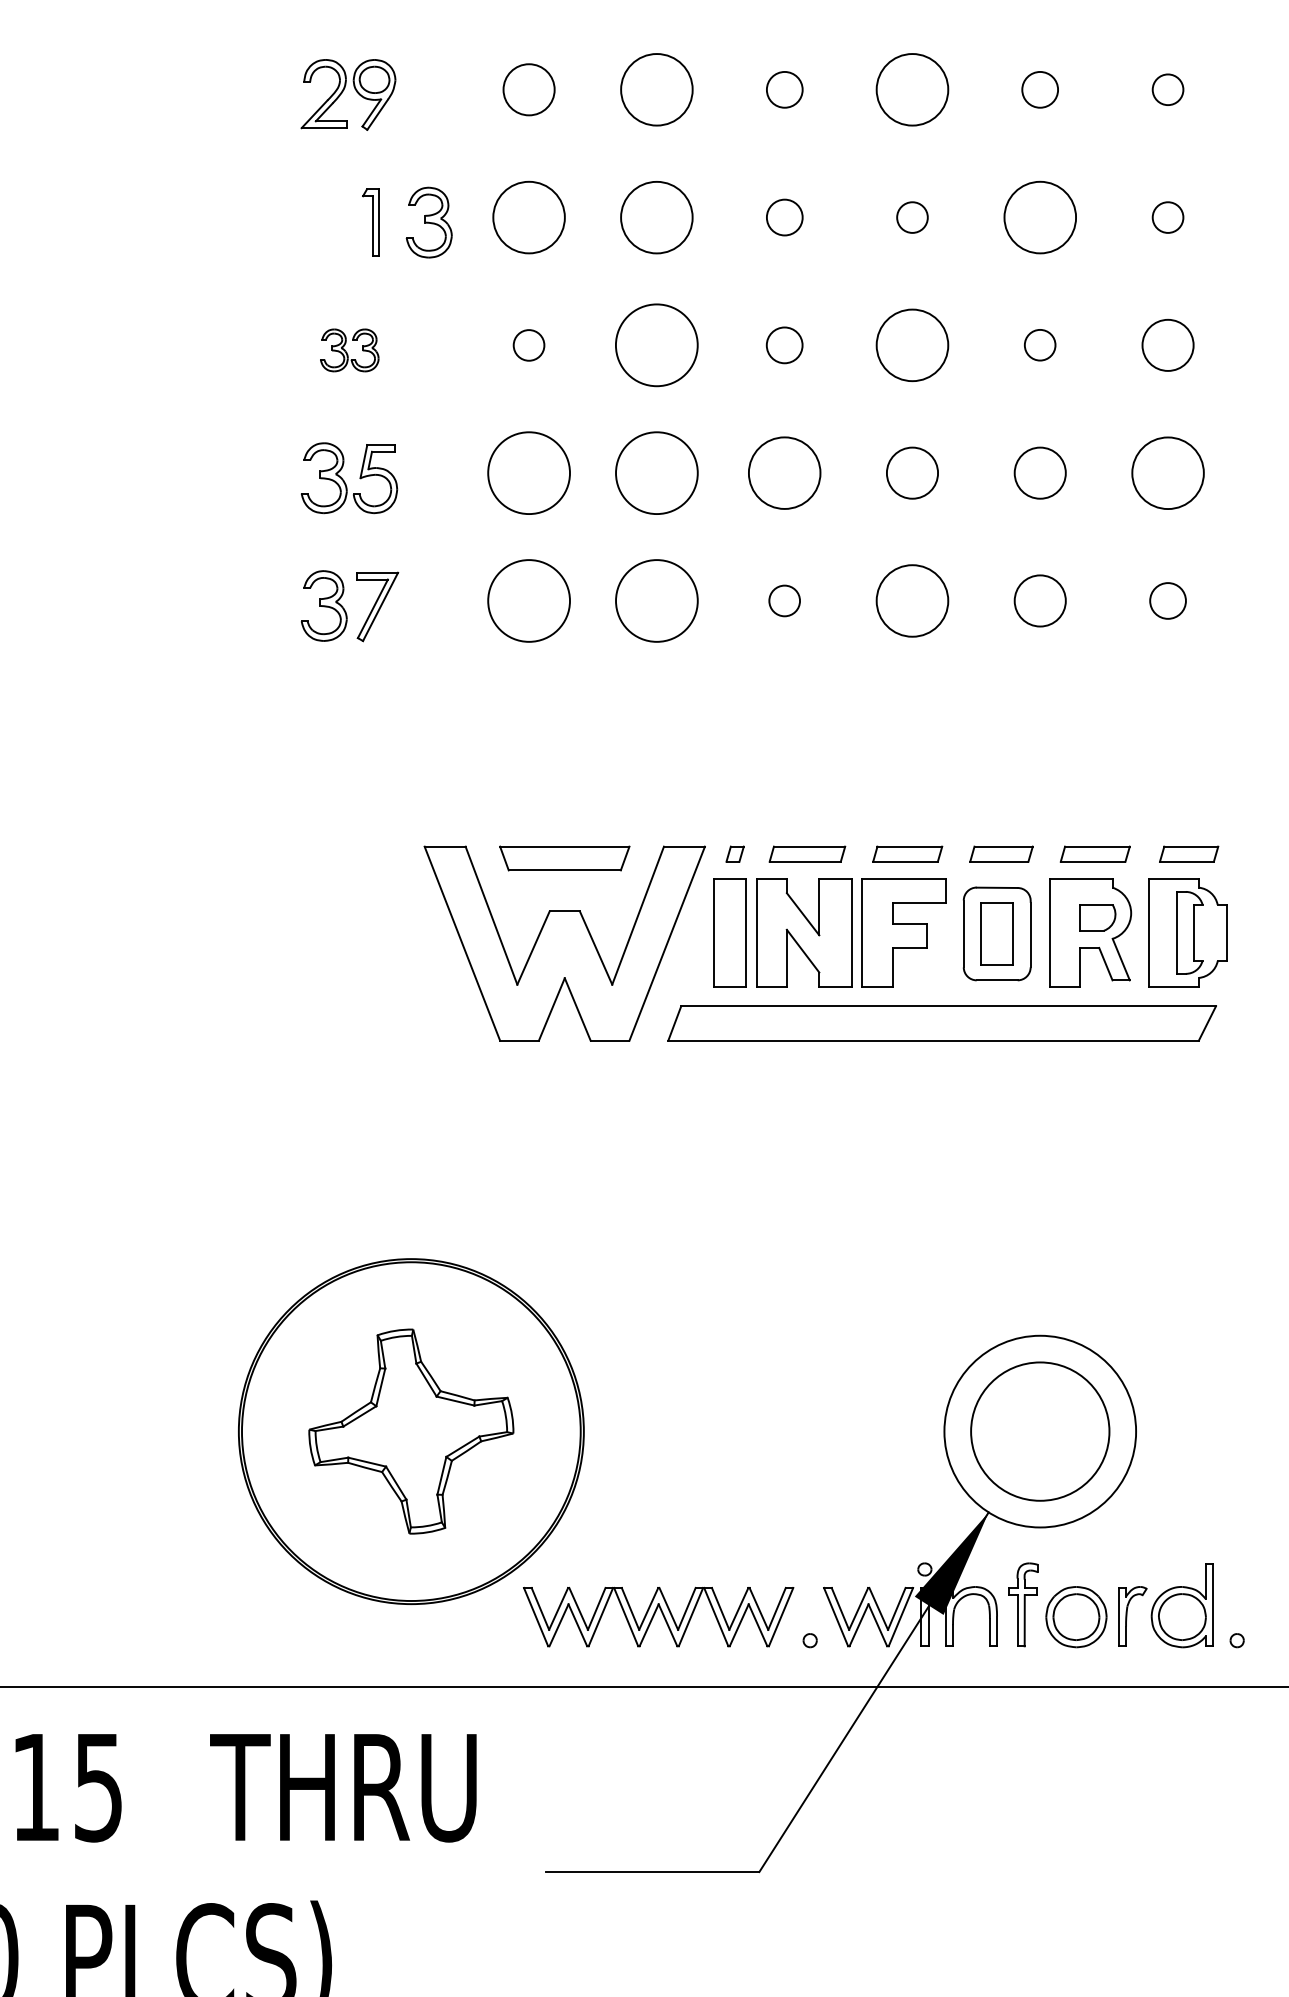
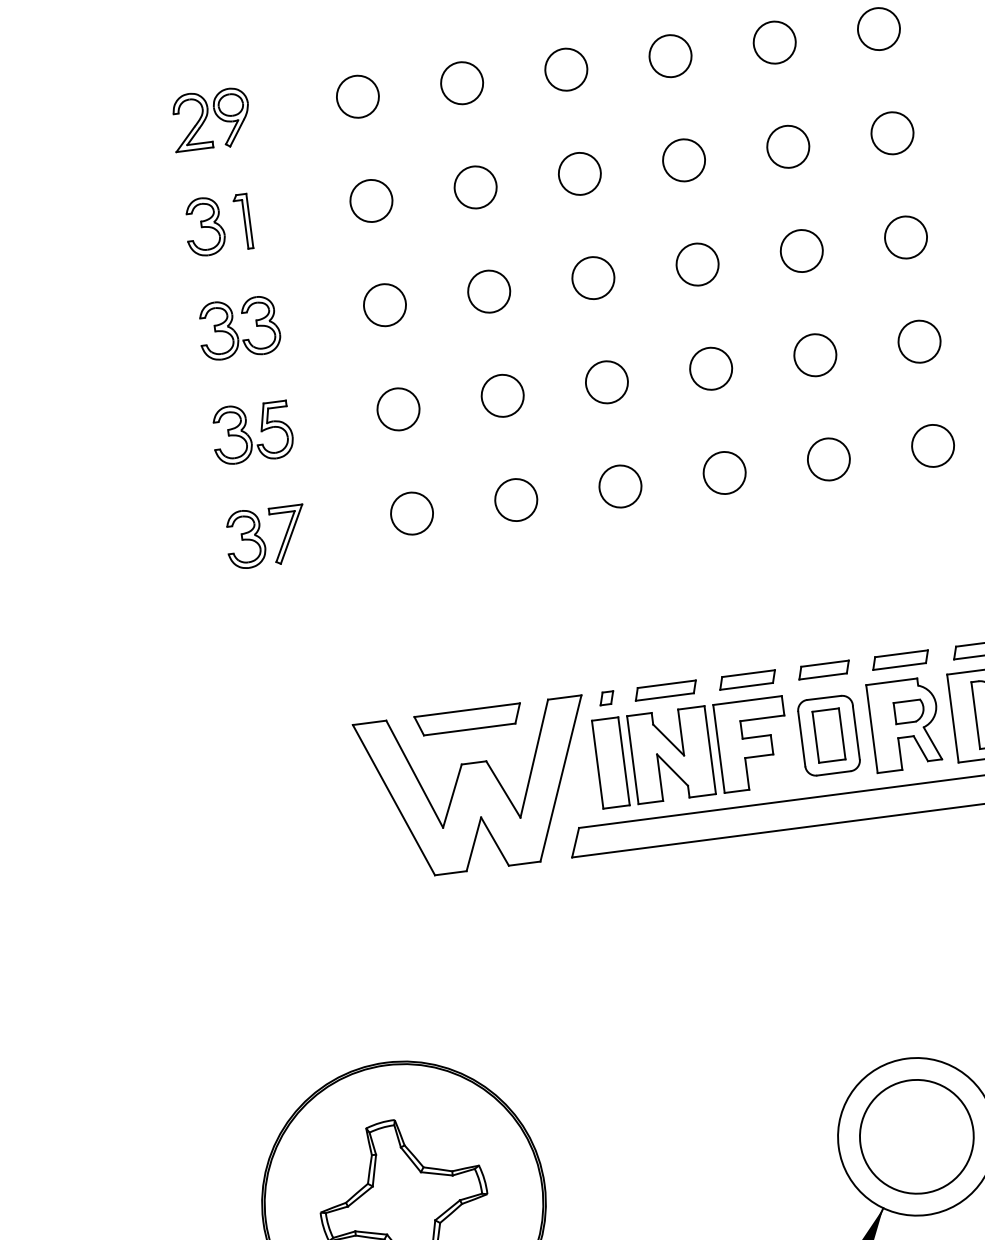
circle: (656, 89) -> (461, 83), size x0.71
circle: (784, 89) -> (566, 69), size x1.43
circle: (912, 89) -> (670, 55), size x0.71
circle: (1039, 89) -> (774, 42), size x1.43
circle: (1167, 89) -> (878, 28), size x1.67
circle: (528, 217) -> (370, 200), size x0.71
circle: (656, 217) -> (475, 187), size x0.71
circle: (784, 217) -> (579, 173), size x1.43
circle: (912, 217) -> (684, 160), size x1.67
circle: (1039, 217) -> (787, 146), size x0.71
circle: (1167, 217) -> (892, 133), size x1.67
part: (428, 222) -> (204, 226), moved
circle: (784, 344) -> (593, 277), size x1.43
circle: (912, 344) -> (697, 263), size x0.71
circle: (1039, 344) -> (801, 250), size x1.67
circle: (528, 345) -> (384, 305), size x1.67
circle: (656, 345) -> (488, 291), size x0.62
part: (349, 350) -> (239, 328), size x1.67
circle: (528, 472) -> (397, 408), size x0.62
circle: (656, 472) -> (502, 395), size x0.62
circle: (784, 472) -> (606, 381), size x0.71
circle: (1167, 472) -> (919, 341), size x0.71
circle: (528, 600) -> (411, 513), size x0.62
circle: (656, 600) -> (515, 499), size x0.62
circle: (784, 600) -> (620, 486), size x1.67
circle: (912, 600) -> (724, 472), size x0.71
circle: (1167, 600) -> (932, 445), size x1.43

